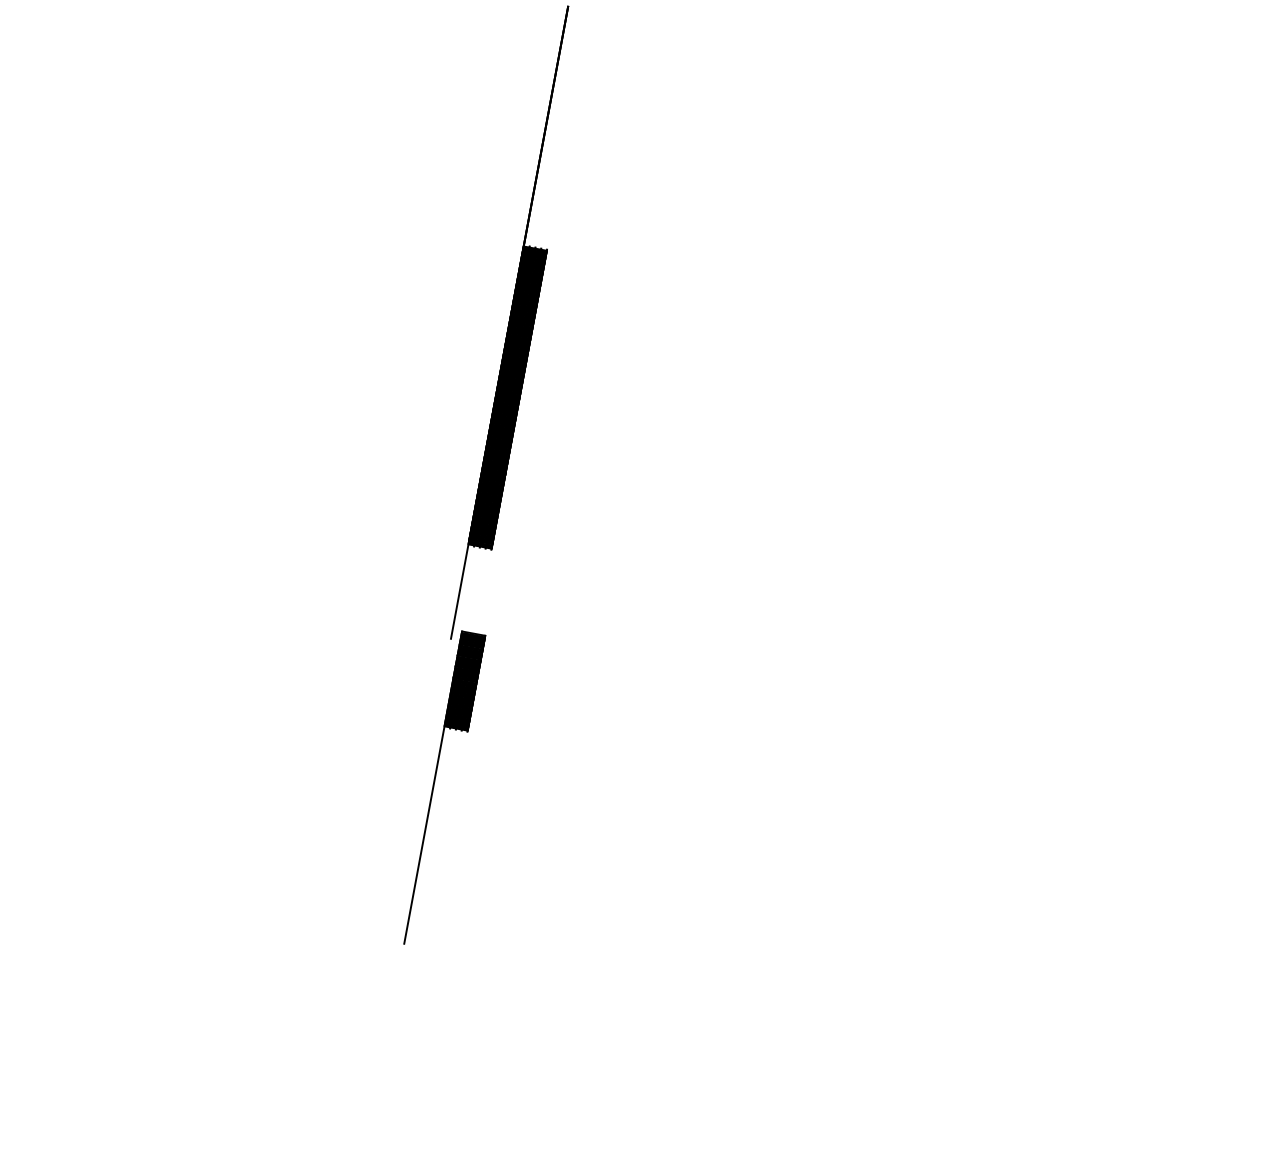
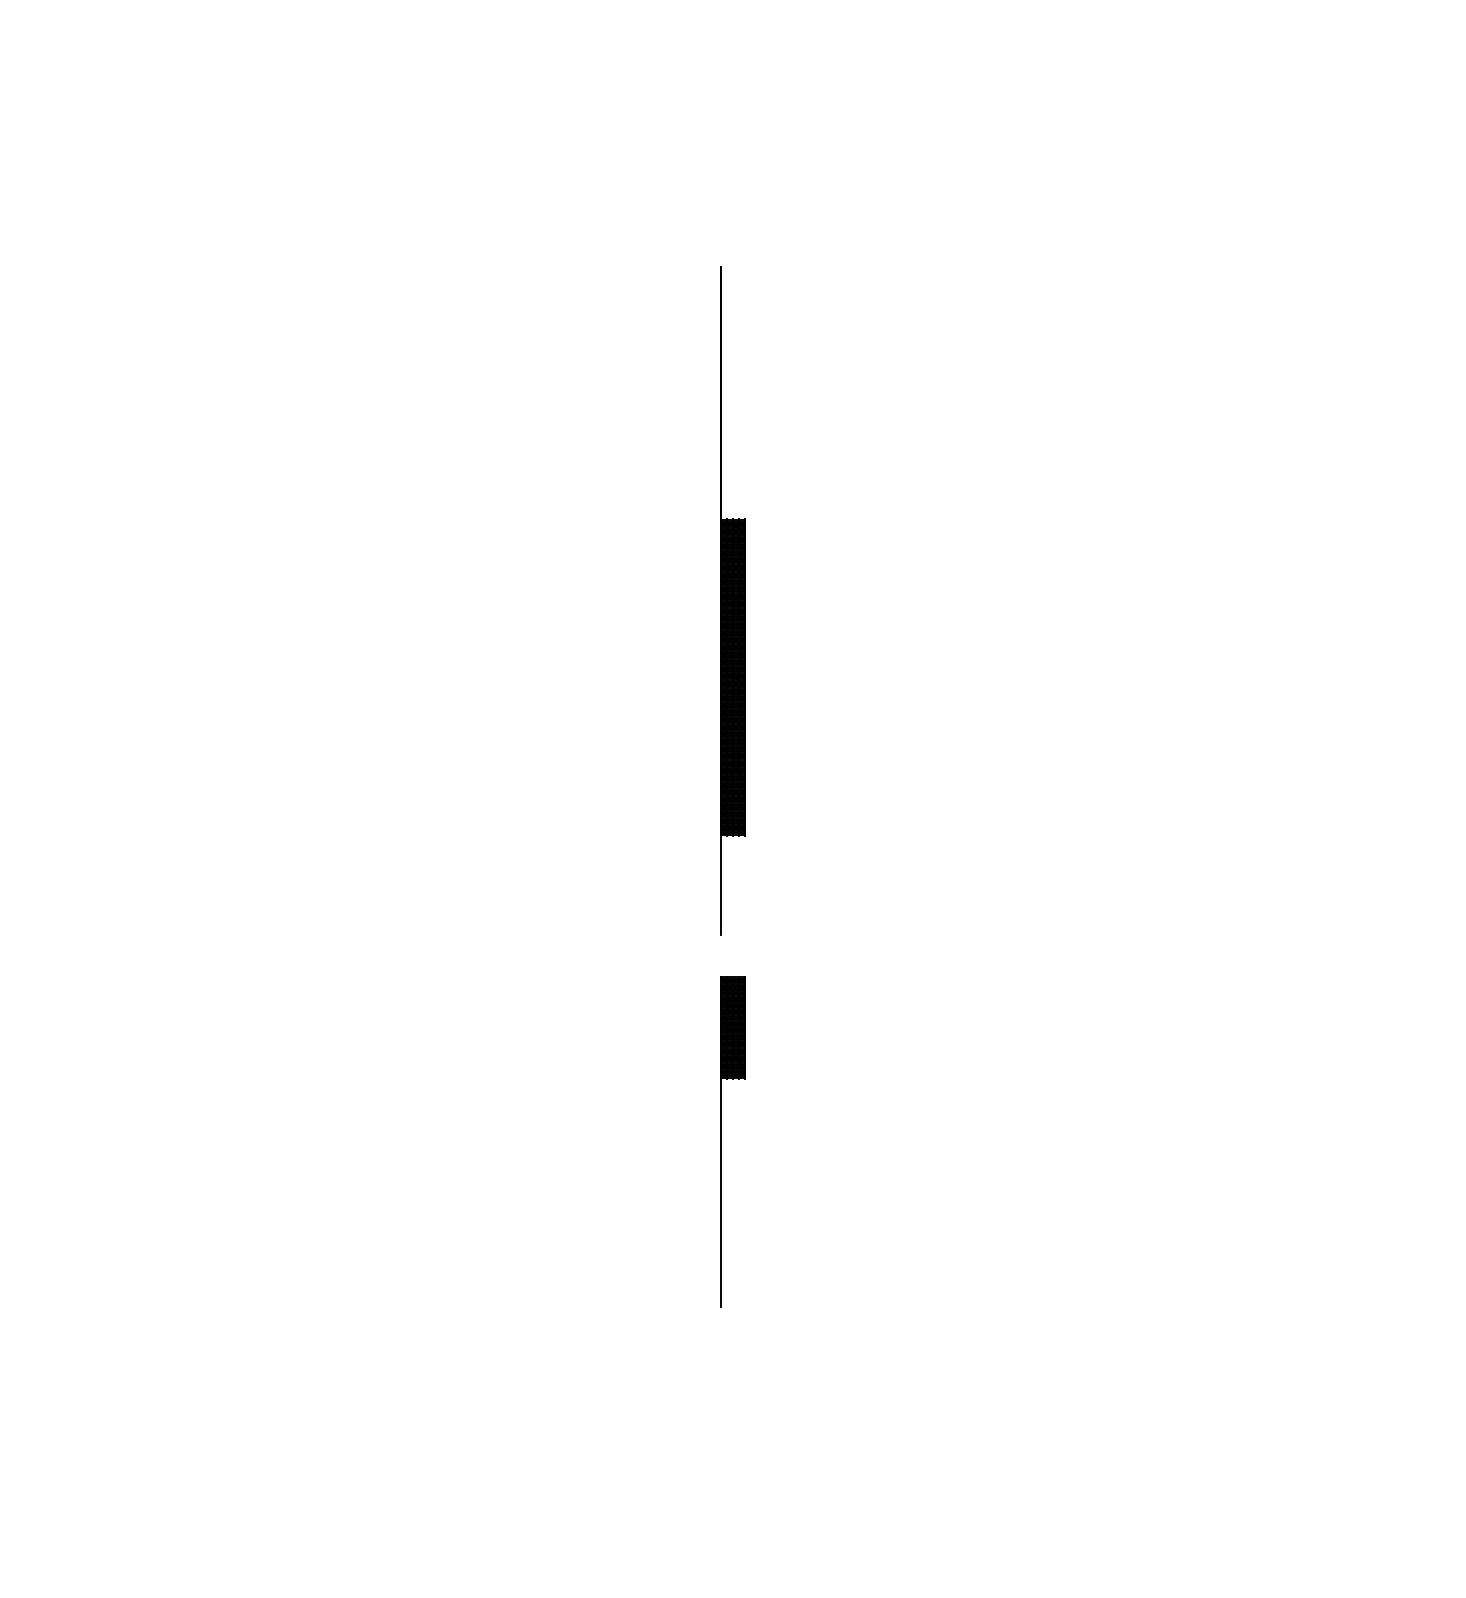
part: (434, 786) -> (721, 1141), moved

